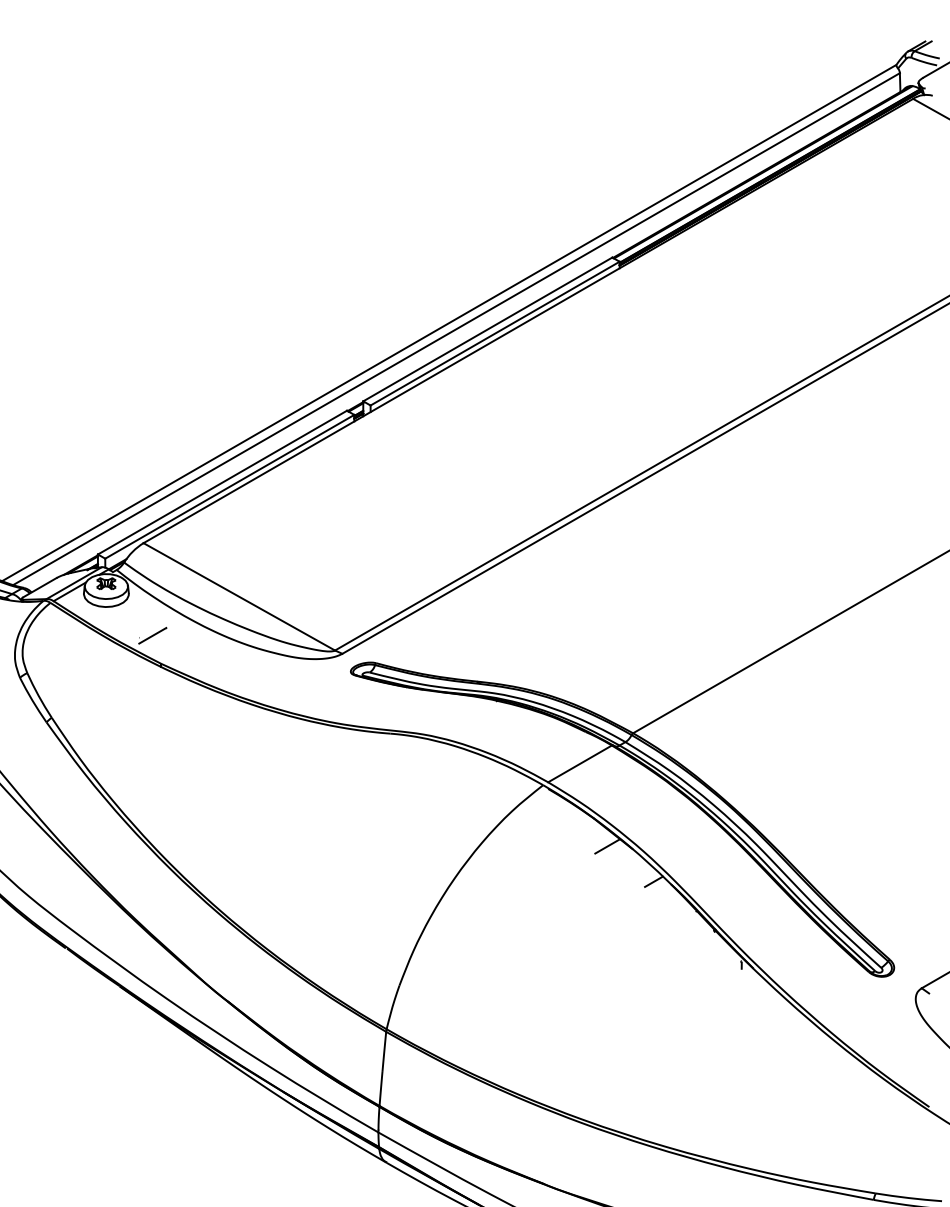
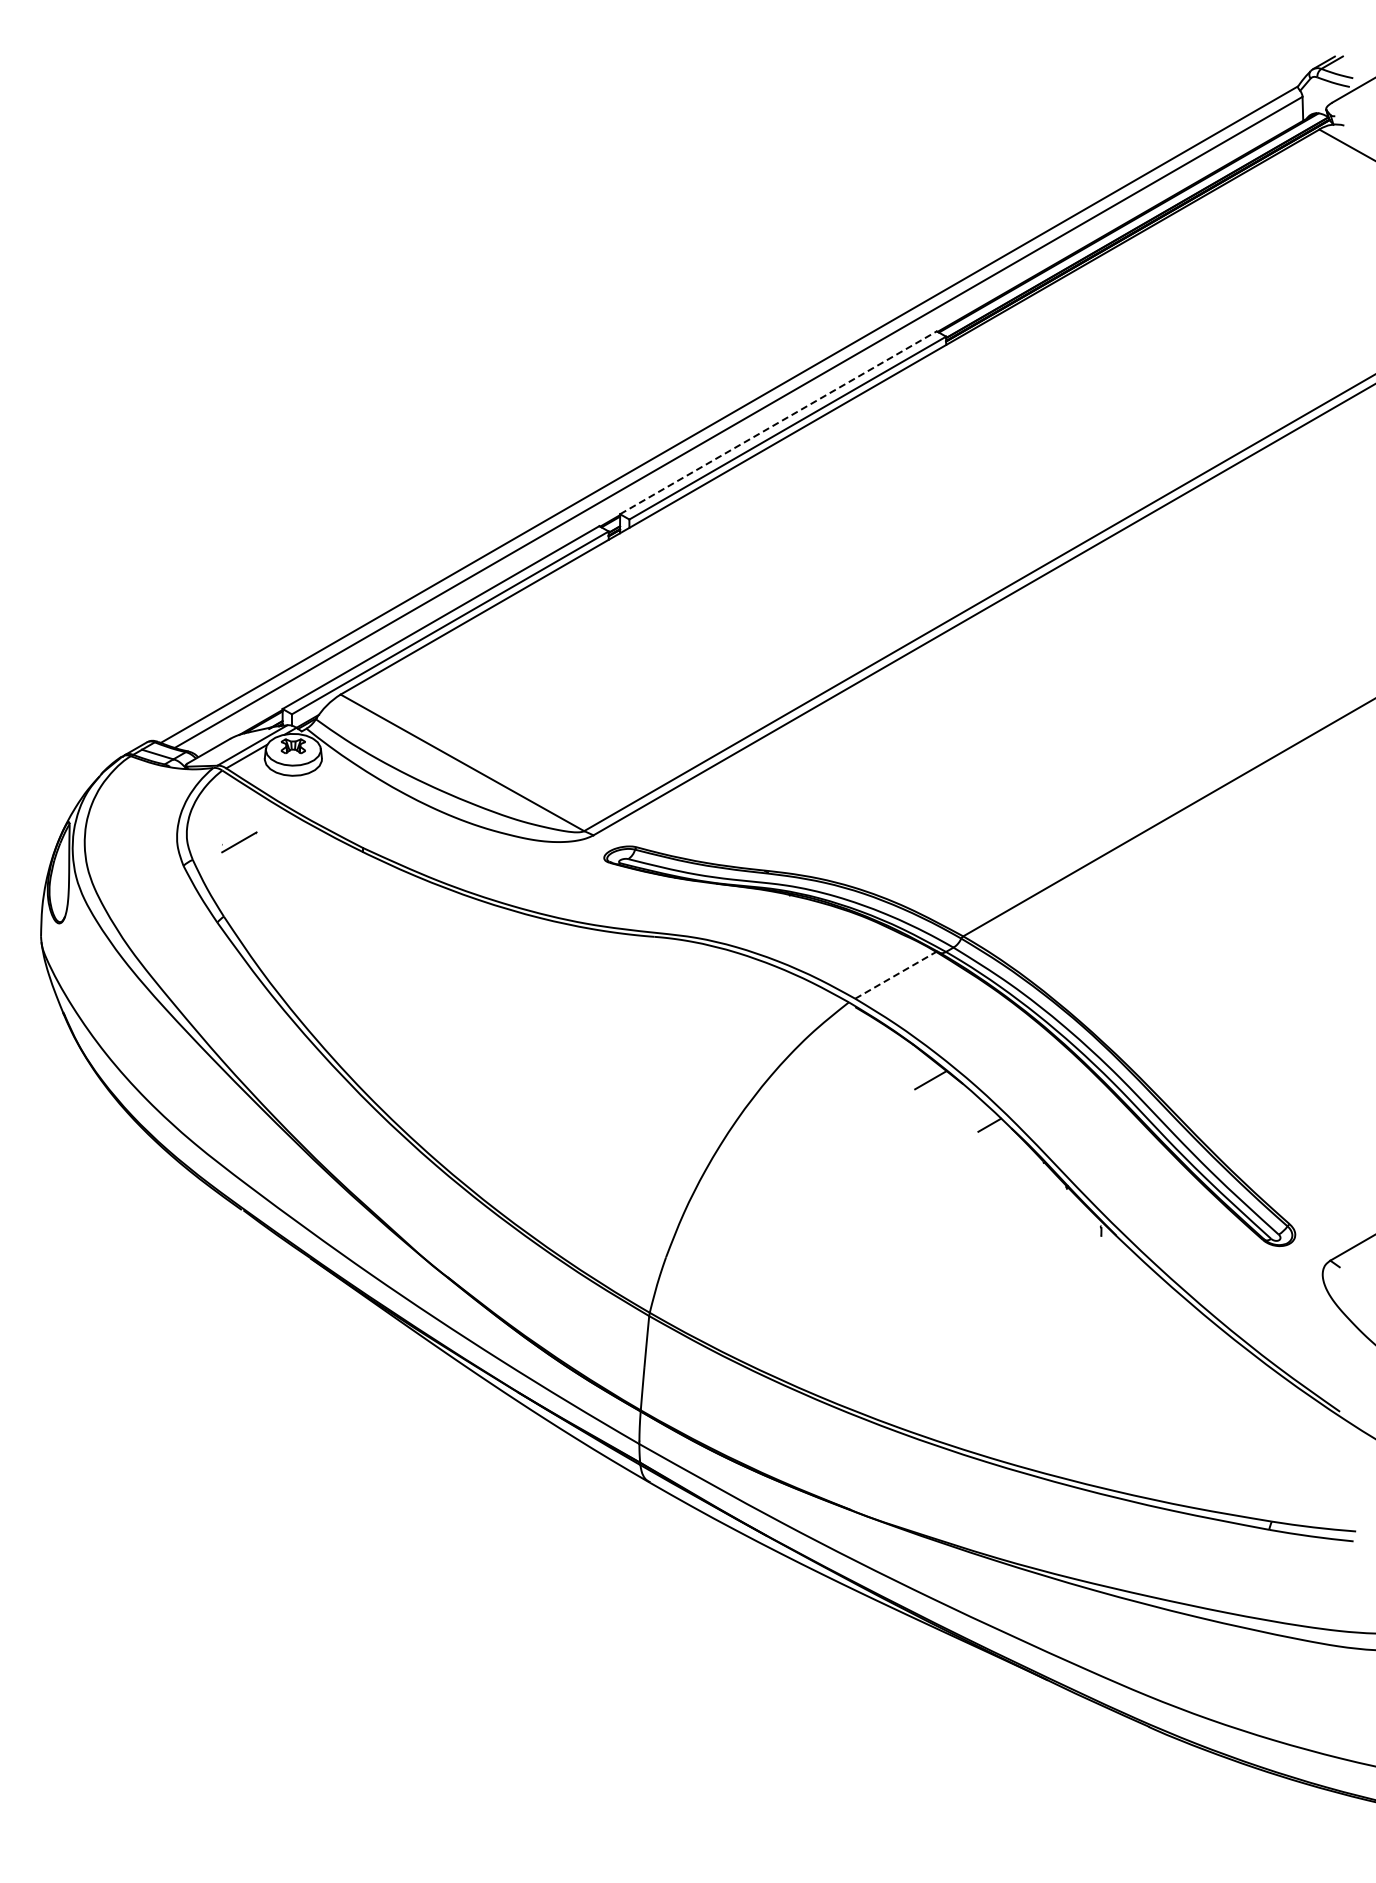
line: (487, 329) -> (778, 422), solid -> dashed
part: (152, 635) -> (239, 842), moved
line: (579, 764) -> (895, 975), solid -> dashed

